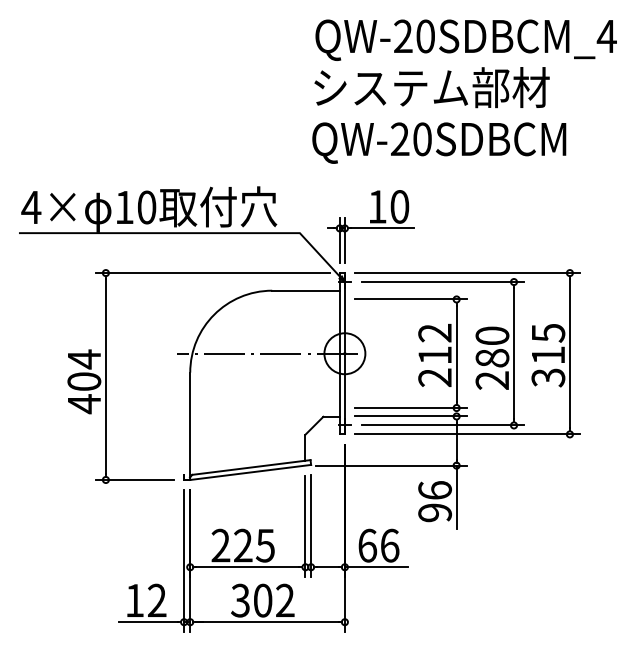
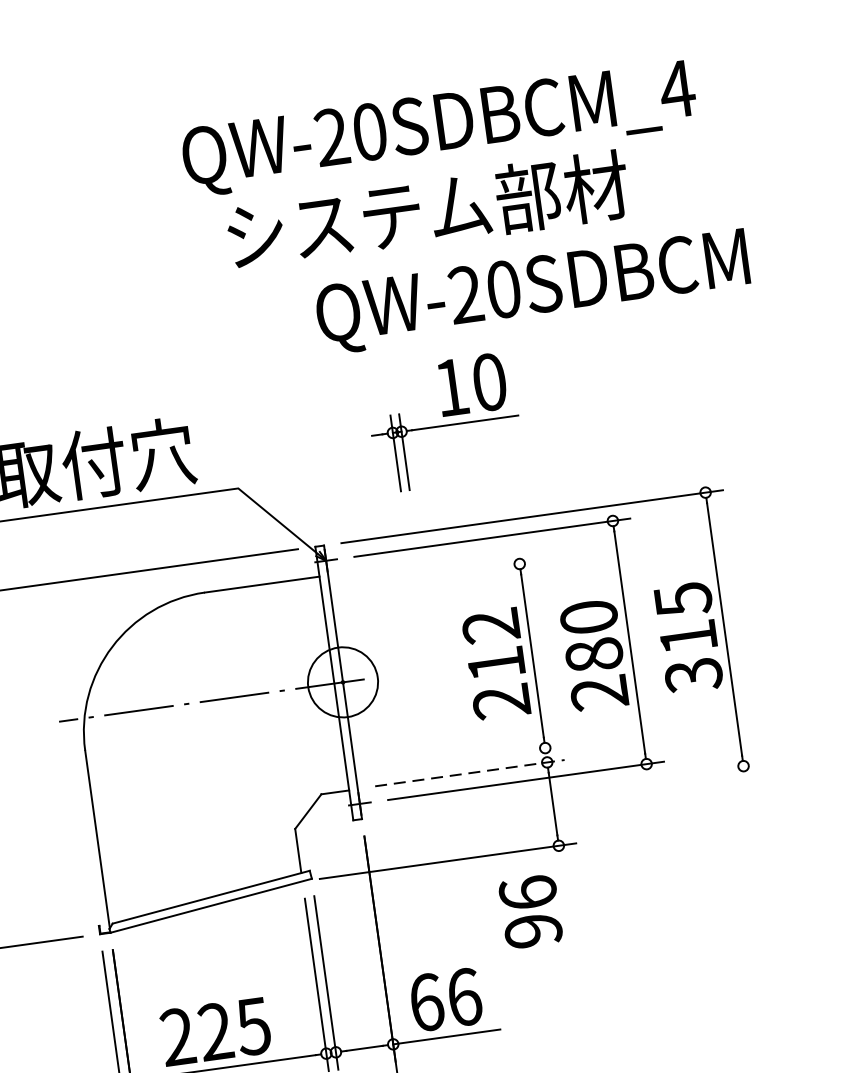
text: (465, 39) -> (438, 127), moved
text: (439, 142) -> (533, 290), moved
part: (370, 226) -> (444, 422), moved
line: (410, 299) -> (441, 574), removed
line: (410, 408) -> (467, 759), removed
line: (411, 416) -> (470, 773), solid -> dashed
line: (467, 434) -> (569, 790), removed
line: (456, 497) -> (566, 899), removed

